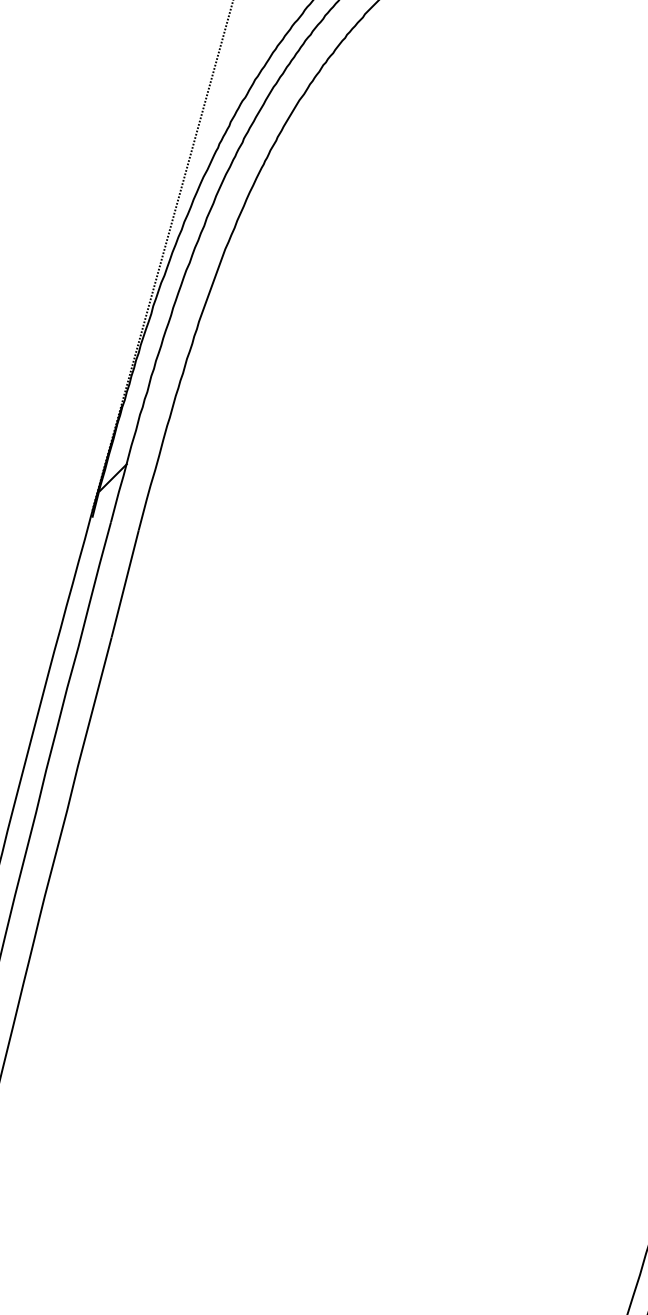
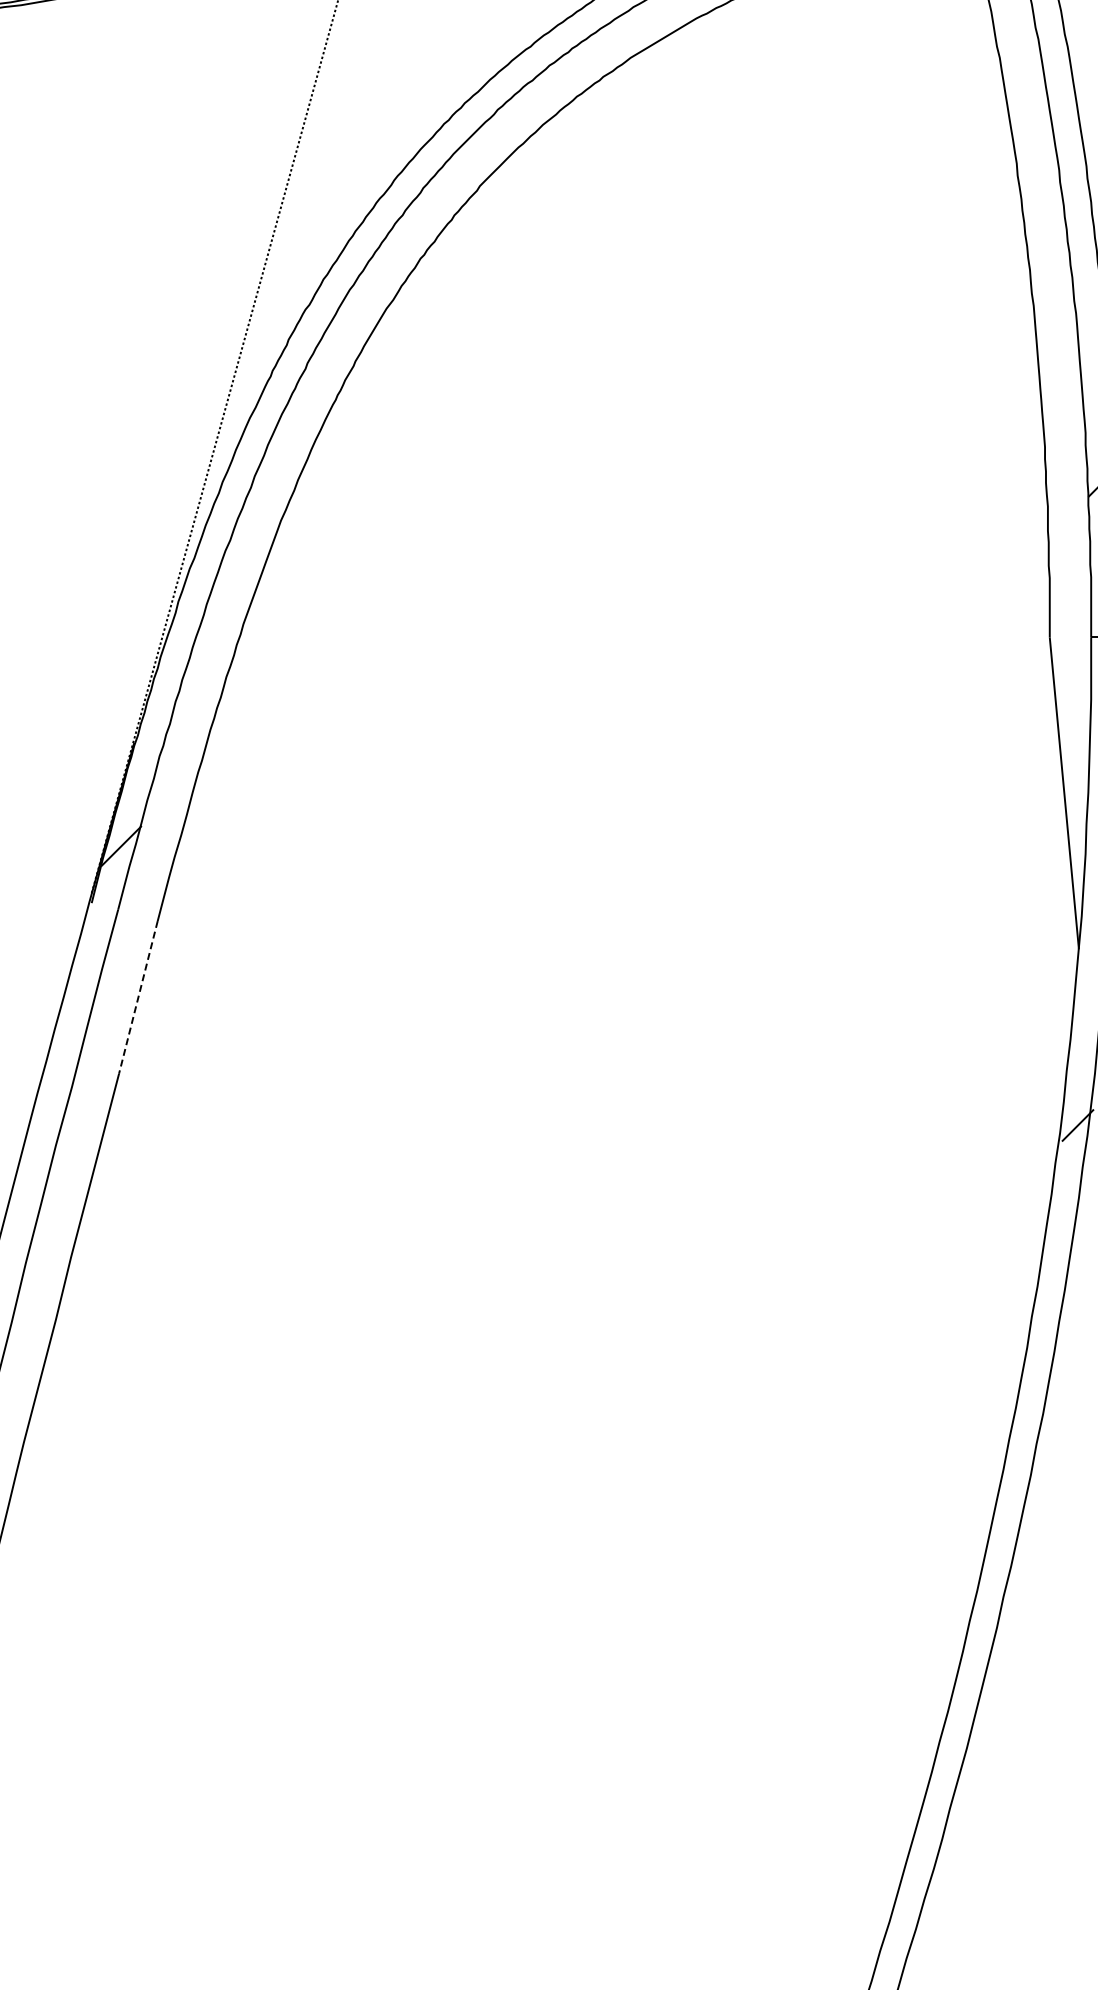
line: (125, 583) -> (138, 997), solid -> dashed

